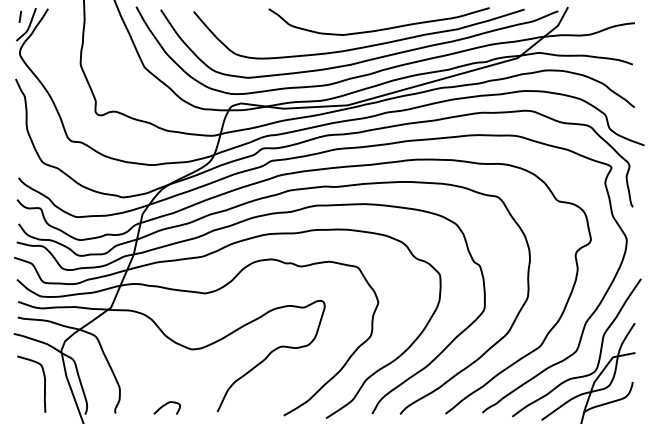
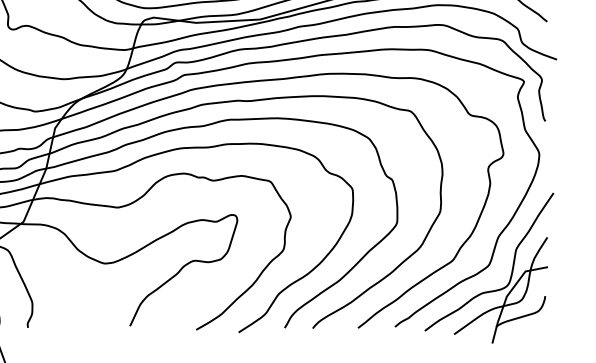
curve: (166, 405) -> (79, 319), removed

